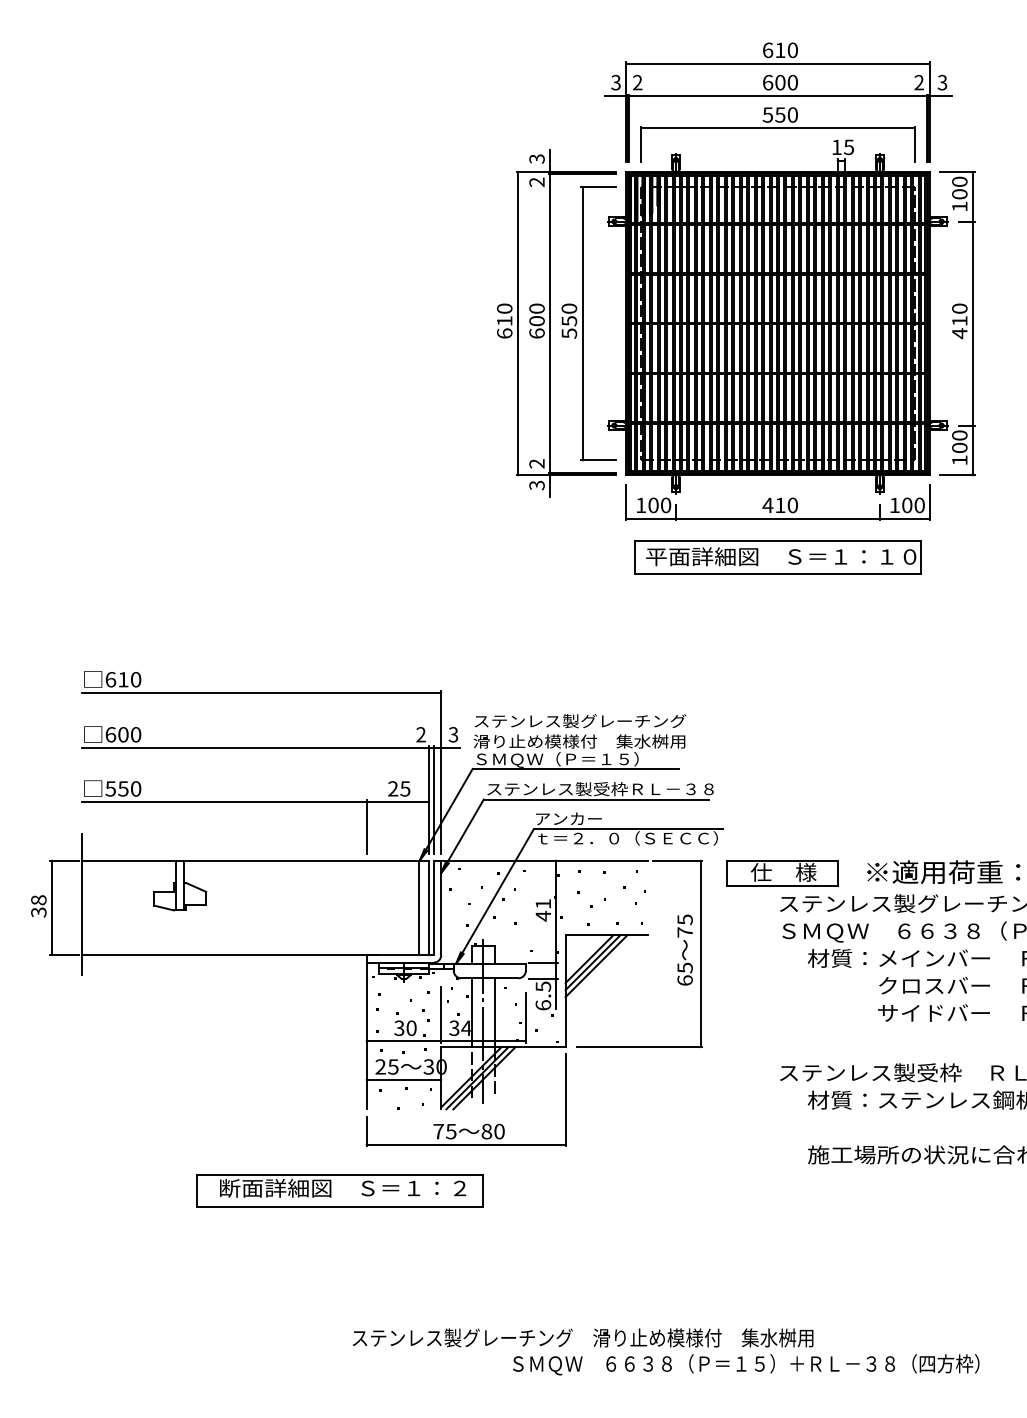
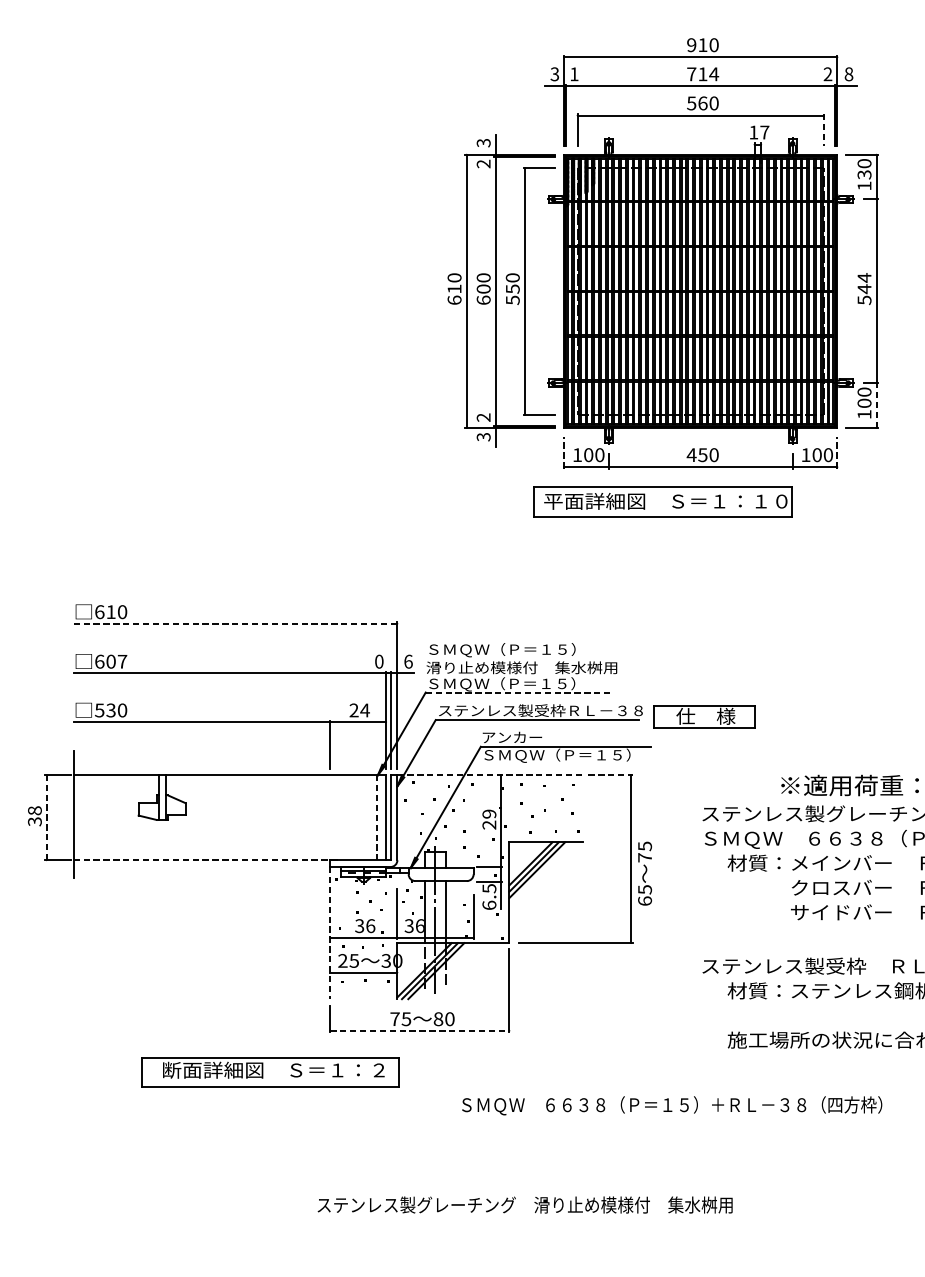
text: (767, 50) -> (691, 45), 610 -> 910
text: (637, 82) -> (574, 74), 2 -> 1
text: (780, 82) -> (703, 74), 600 -> 714
text: (942, 82) -> (848, 74), 3 -> 8
text: (780, 114) -> (703, 102), 550 -> 560
line: (914, 144) -> (823, 129), solid -> dashed
text: (849, 147) -> (765, 132), 15 -> 17
text: (959, 194) -> (864, 175), 100 -> 130
text: (959, 321) -> (864, 289), 410 -> 544
line: (973, 450) -> (876, 405), solid -> dashed
line: (626, 502) -> (564, 452), solid -> dashed
line: (929, 502) -> (837, 452), solid -> dashed
text: (780, 505) -> (703, 455), 410 -> 450
part: (777, 557) -> (662, 502), moved
line: (261, 692) -> (235, 623), solid -> dashed
text: (580, 721) -> (522, 649), ステンレス製グレーチング -> ＳＭＱＷ（Ｐ＝１５）
text: (136, 734) -> (122, 661), 600 -> 607
text: (420, 734) -> (378, 661), 2 -> 0
text: (453, 734) -> (408, 661), 3 -> 6
line: (576, 769) -> (519, 692), solid -> dashed
text: (123, 788) -> (111, 710), 550 -> 530
text: (404, 788) -> (364, 710), 25 -> 24
text: (627, 839) -> (565, 756), ｔ＝２．０（ＳＥＣＣ） -> ＳＭＱＷ（Ｐ＝１５）
line: (544, 860) -> (490, 774), solid -> dashed
line: (677, 860) -> (610, 774), solid -> dashed
part: (782, 873) -> (704, 717), moved
line: (51, 907) -> (46, 817), solid -> dashed
line: (418, 908) -> (376, 818), solid -> dashed
text: (543, 910) -> (489, 820), 41 -> 29
text: (684, 949) -> (644, 873), moved
line: (230, 955) -> (207, 860), solid -> dashed
text: (411, 1027) -> (370, 925), 30 -> 36
text: (465, 1028) -> (419, 926), 34 -> 36
line: (366, 1036) -> (330, 933), solid -> dashed
line: (466, 1144) -> (420, 1030), solid -> dashed
part: (339, 1190) -> (270, 1072), moved
text: (746, 1364) -> (672, 1105), moved

